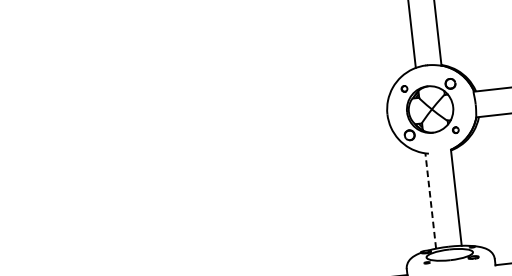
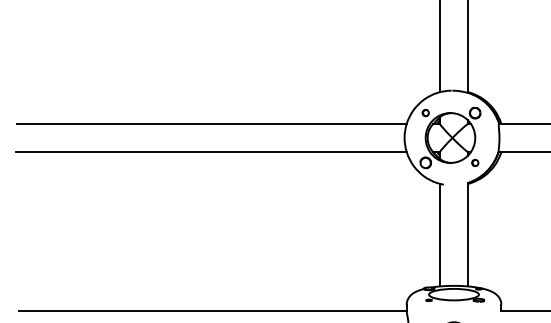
line: (206, 121) -> (211, 124), added
line: (209, 147) -> (211, 151), added
line: (430, 200) -> (440, 234), dashed -> solid

